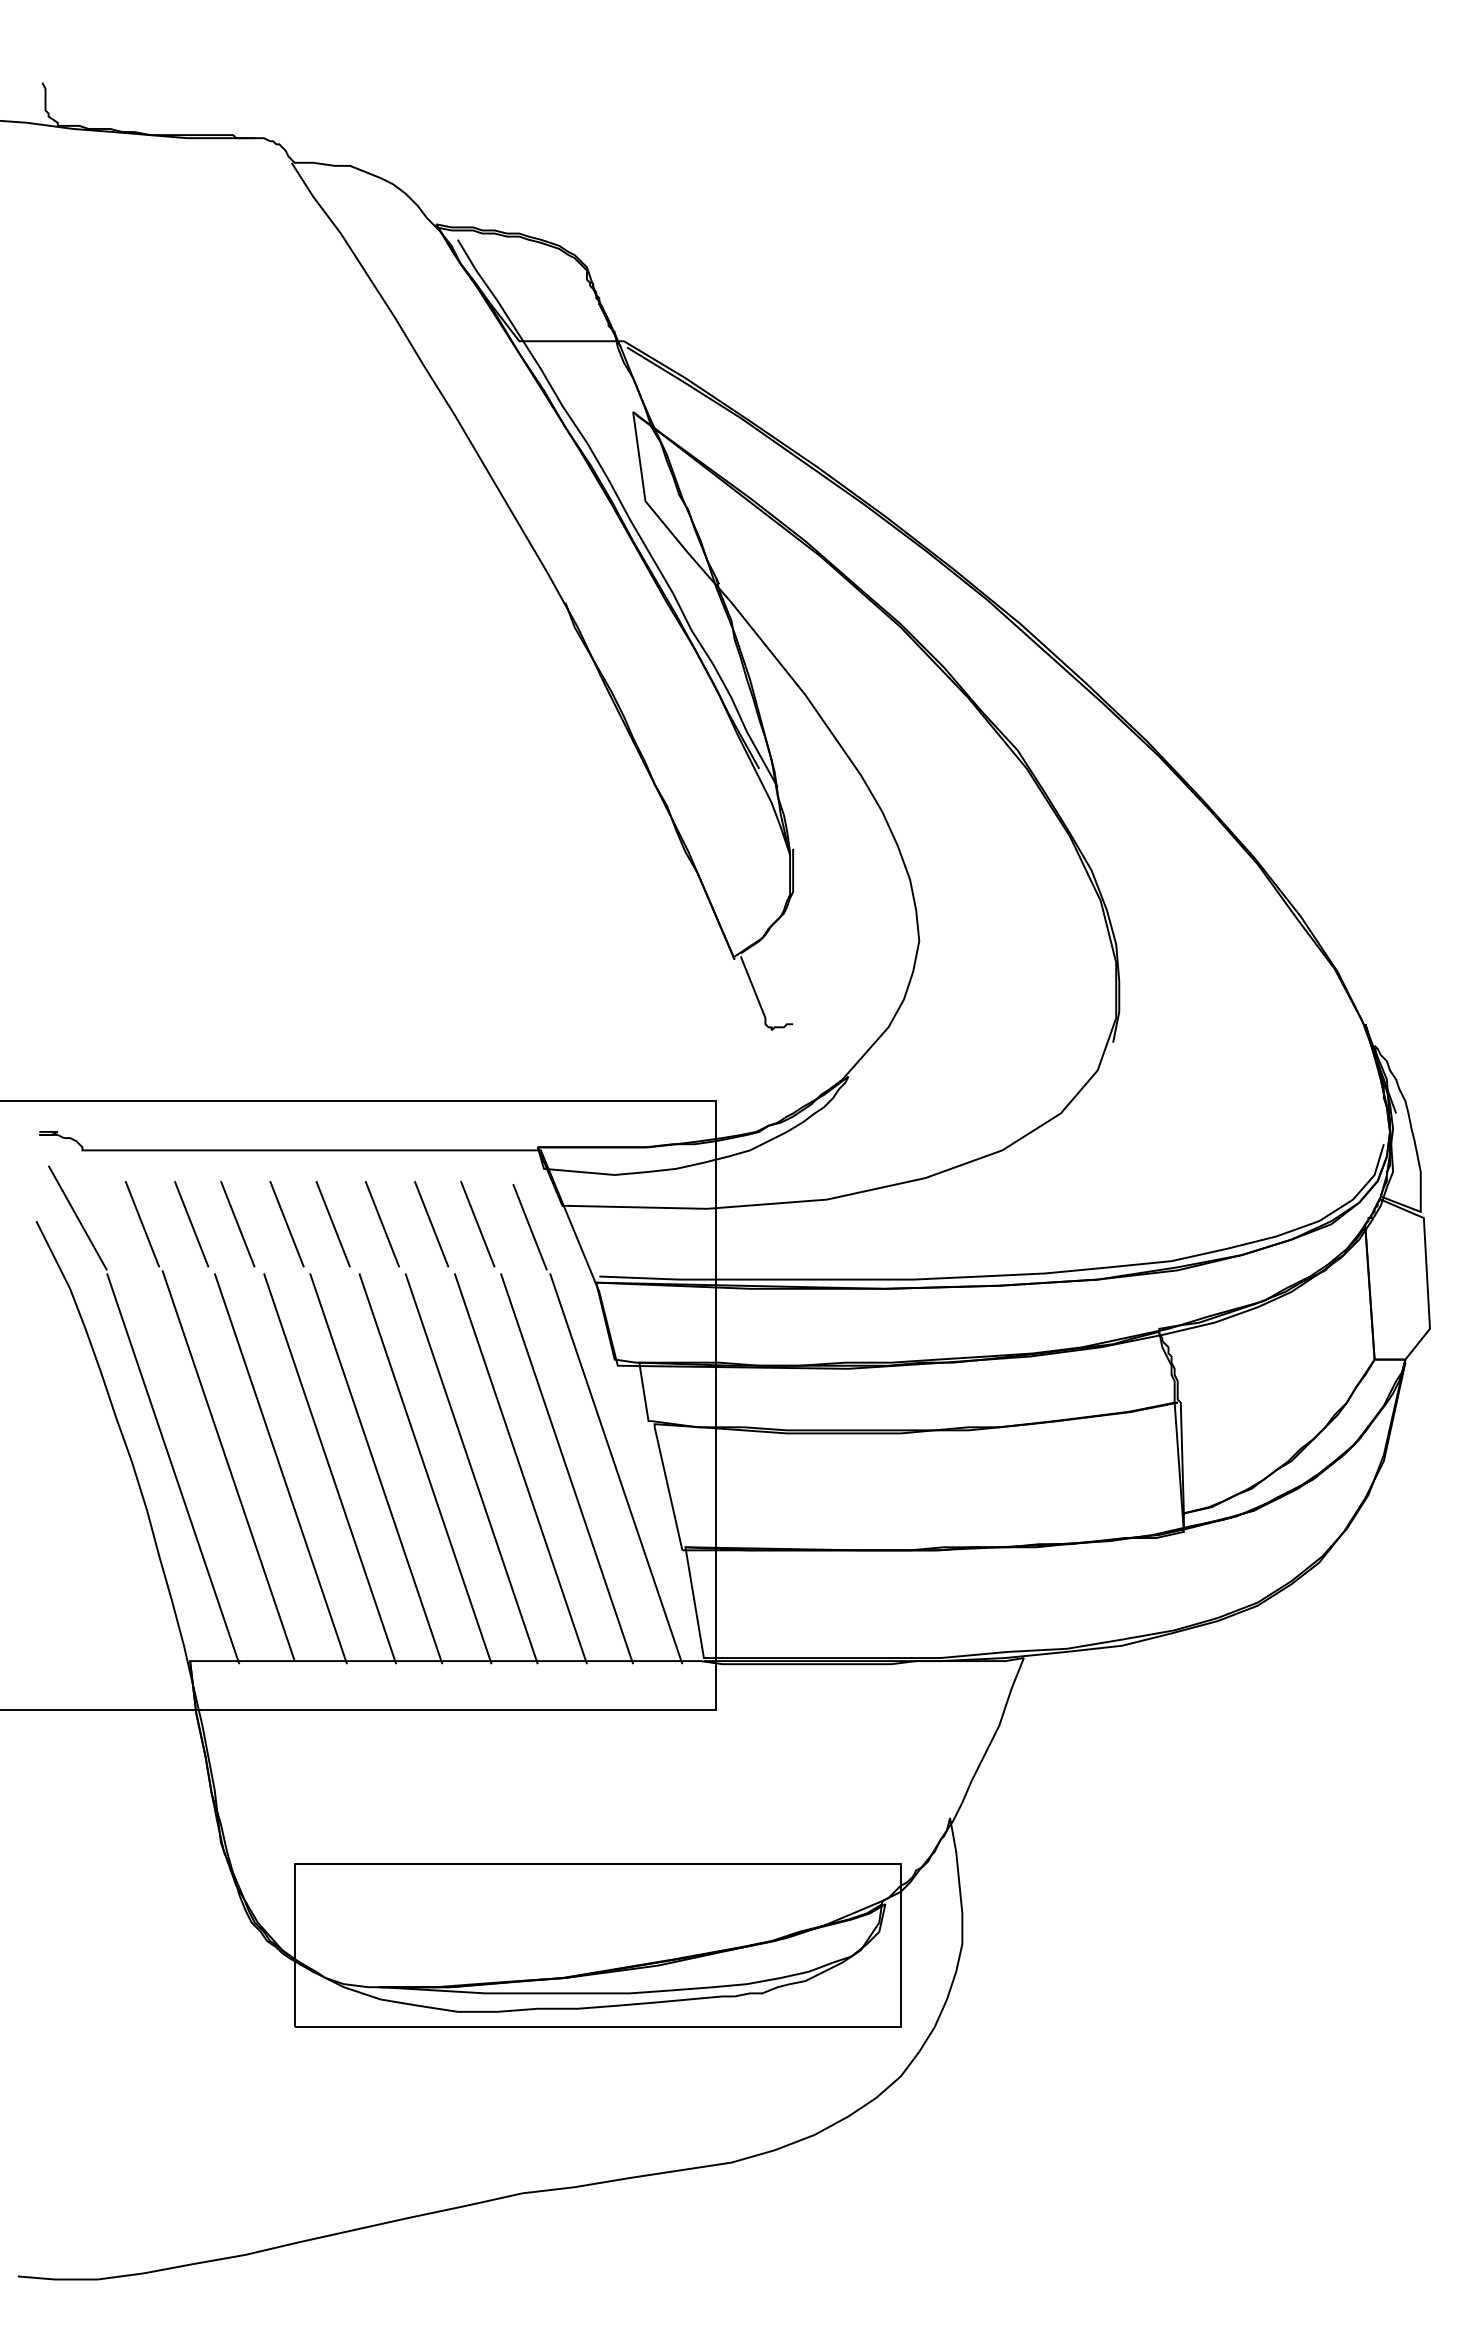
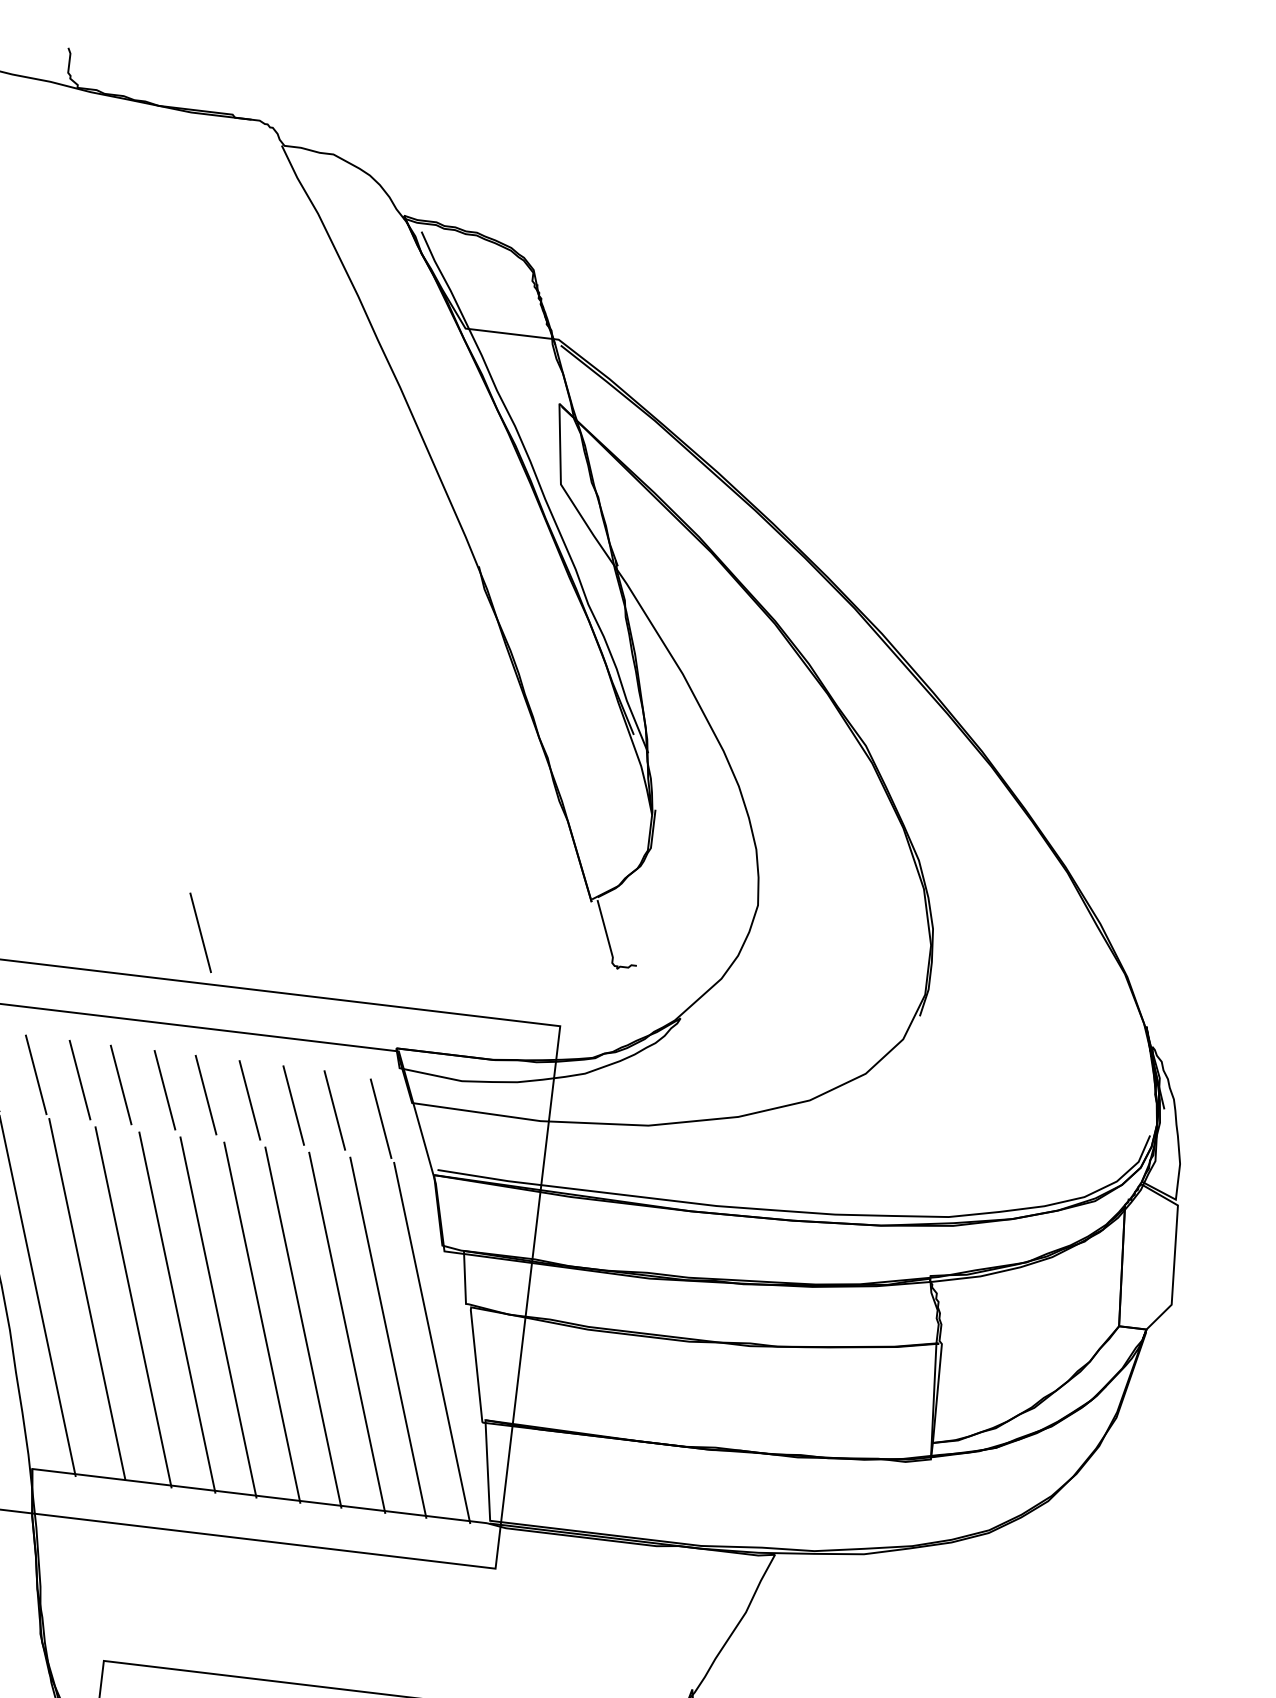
line: (305, 1045) -> (200, 933), added

